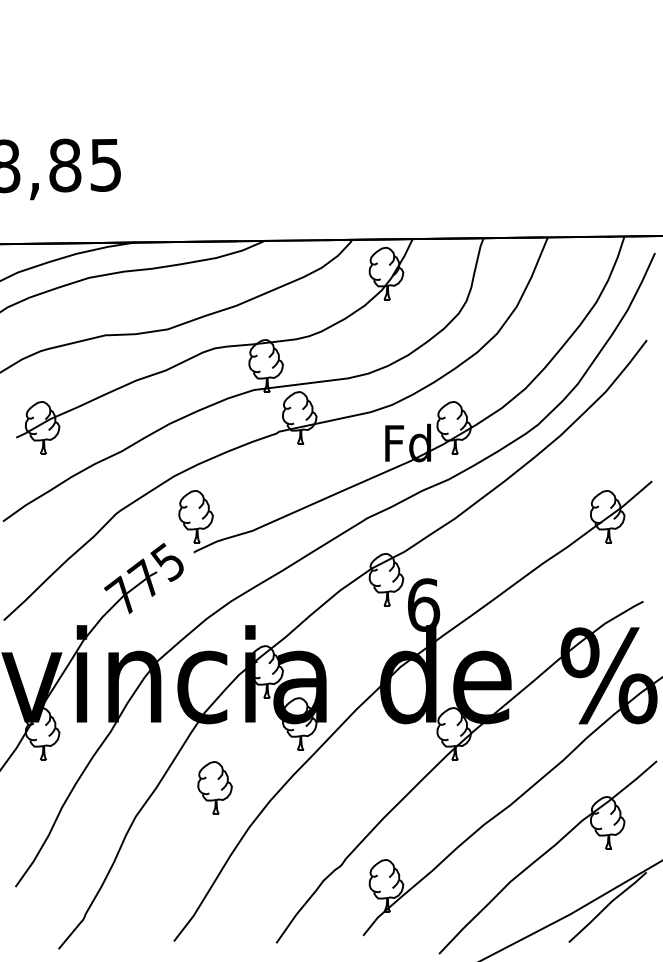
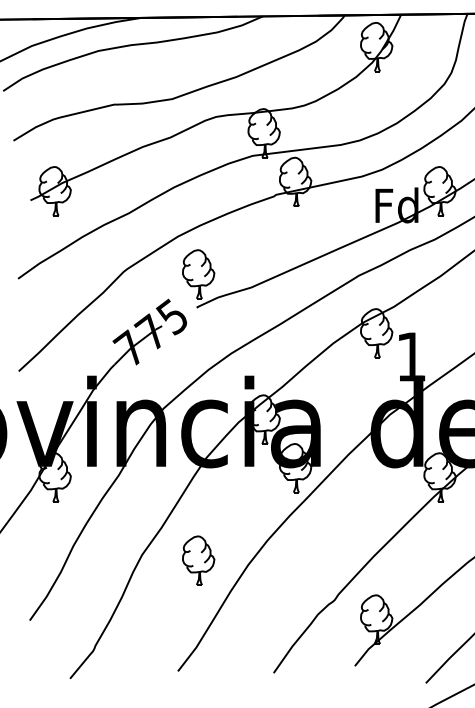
text: (424, 604) -> (412, 356), 6 -> 1
part: (214, 787) -> (198, 560), moved

